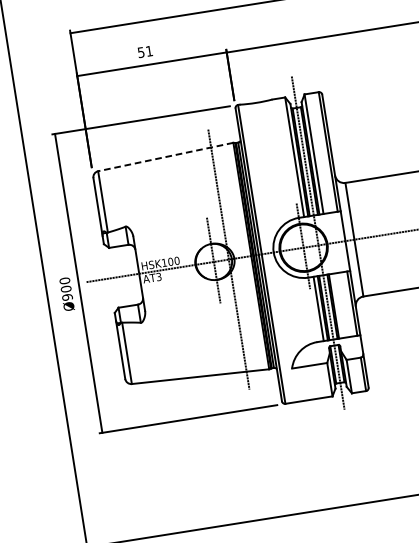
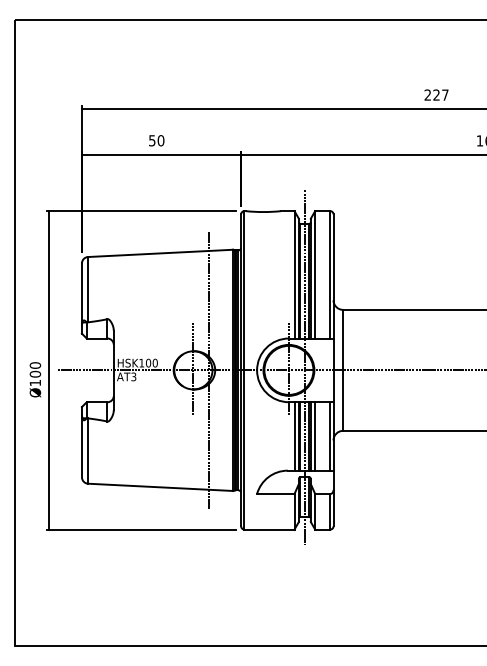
text: (148, 51) -> (160, 140), 51 -> 50
line: (165, 157) -> (160, 253), dashed -> solid
text: (67, 296) -> (35, 382), Ø900 -> Ø100
line: (338, 305) -> (315, 436), added

